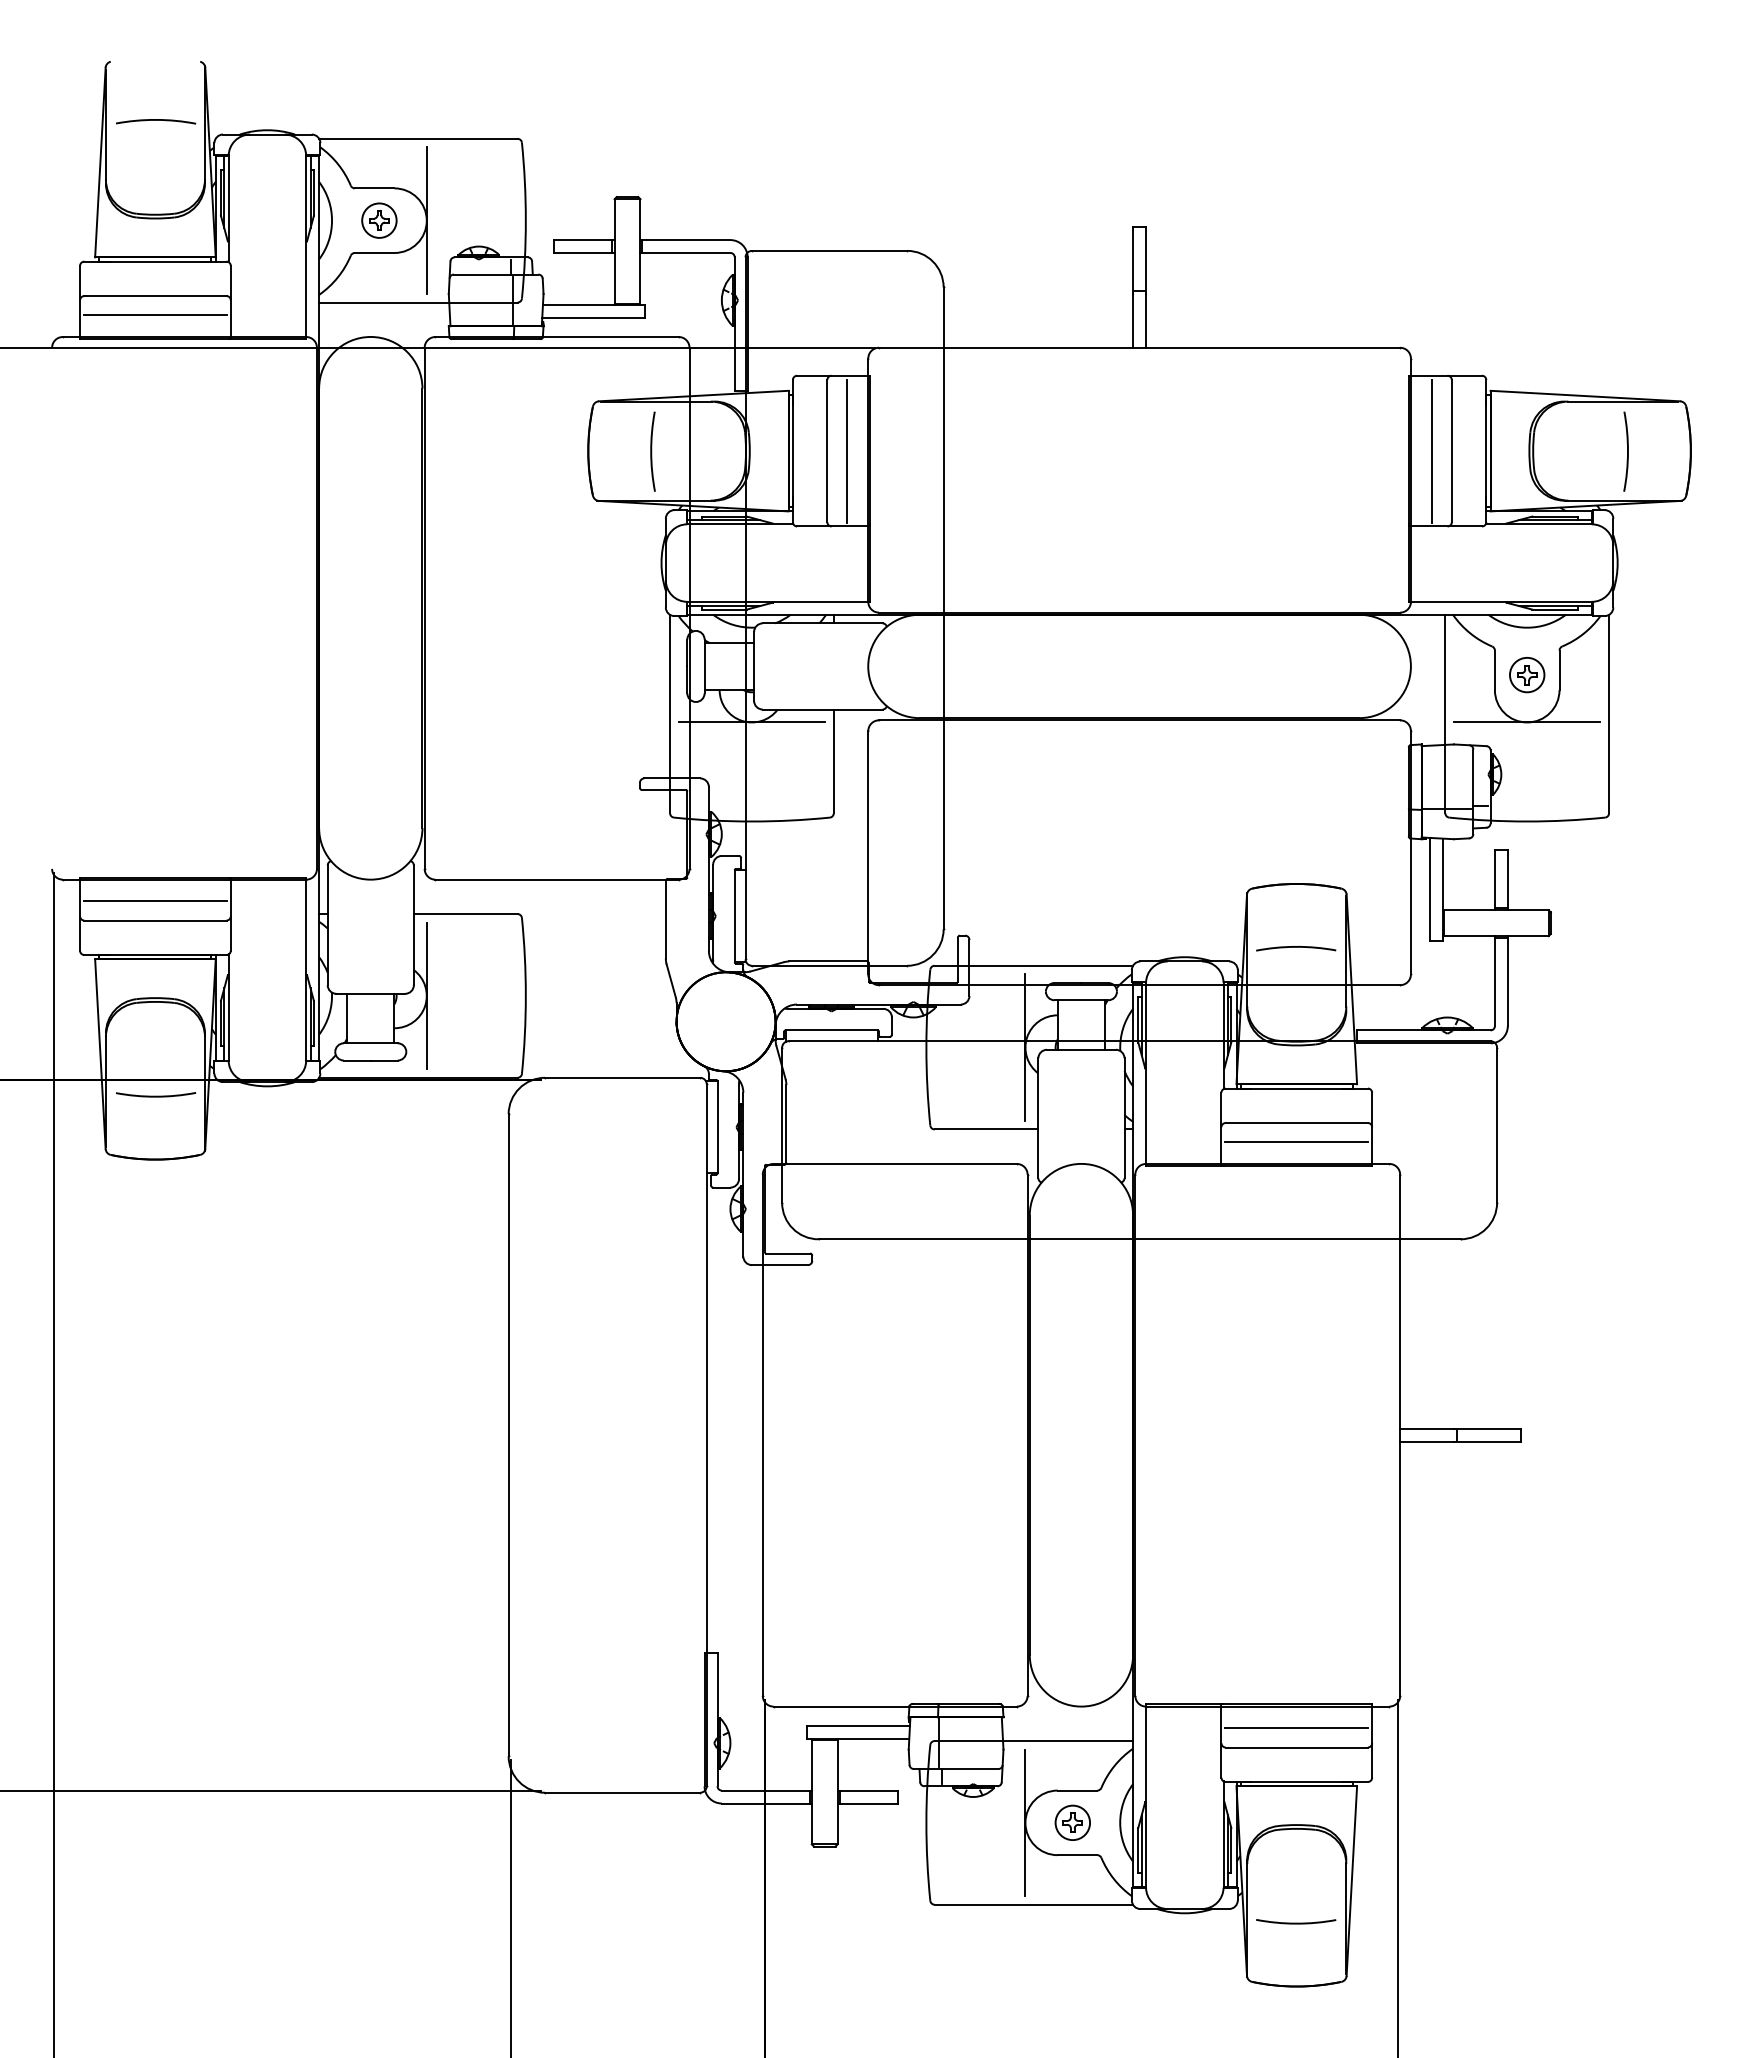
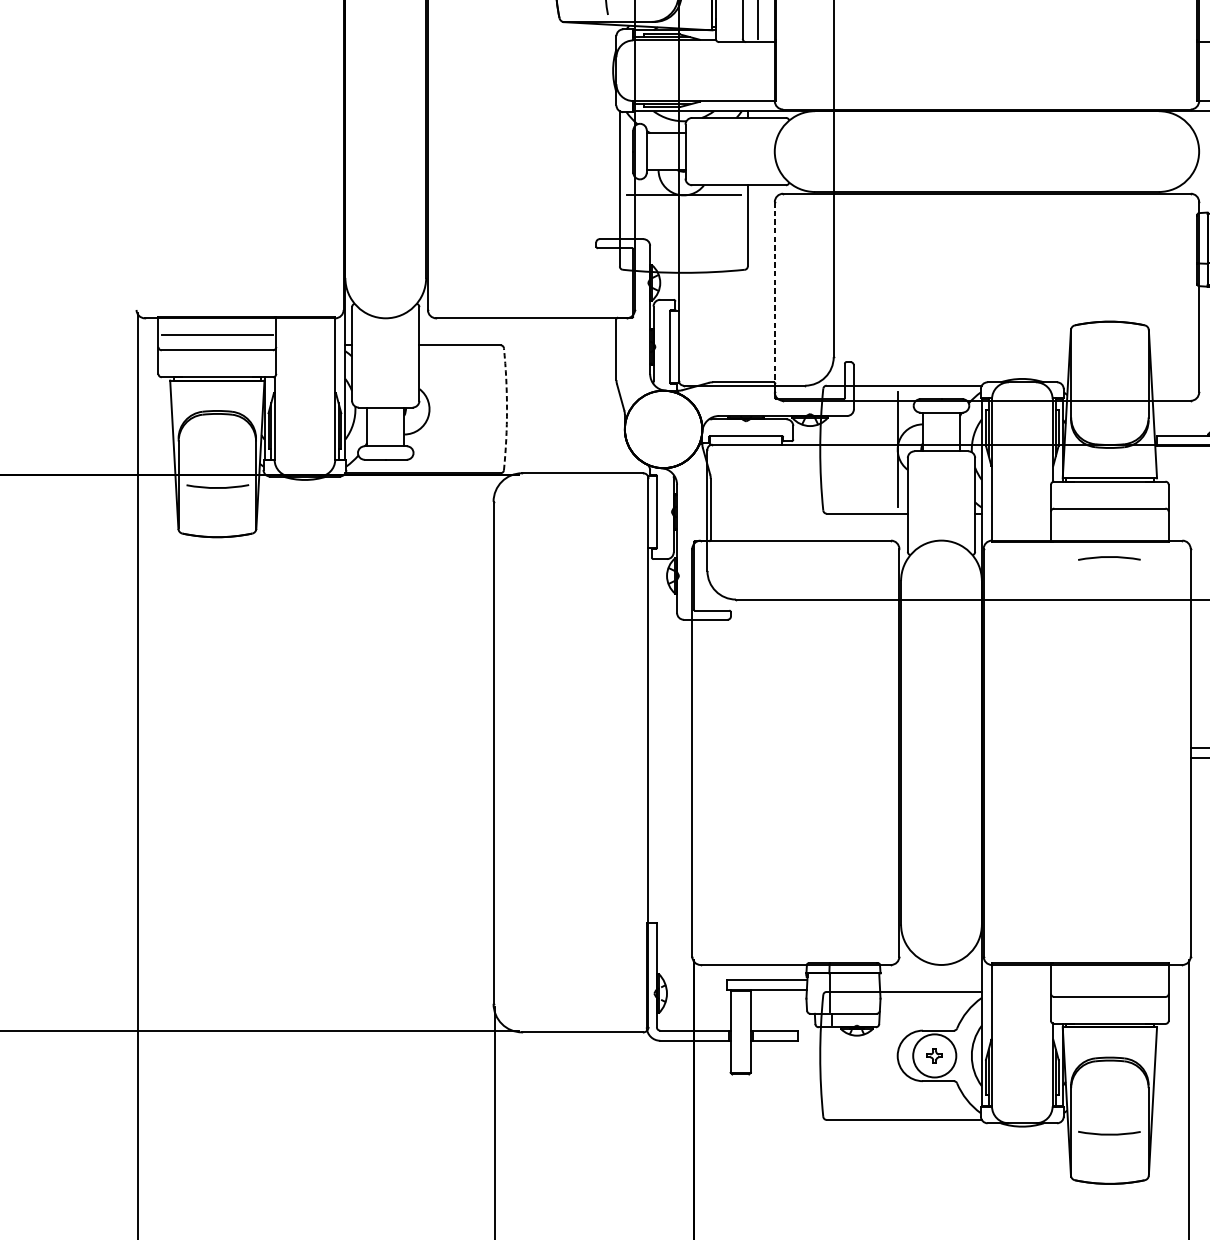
line: (868, 852) -> (774, 297), solid -> dashed
arc: (1296, 947) -> (1109, 557), moved
line: (426, 995) -> (429, 408), removed
arc: (525, 995) -> (506, 408), solid -> dashed
line: (1296, 1142) -> (1109, 523), removed
line: (1296, 1728) -> (1109, 982), removed
line: (1025, 1822) -> (897, 1055), removed
circle: (1072, 1822) -> (934, 1055), size x1.6

